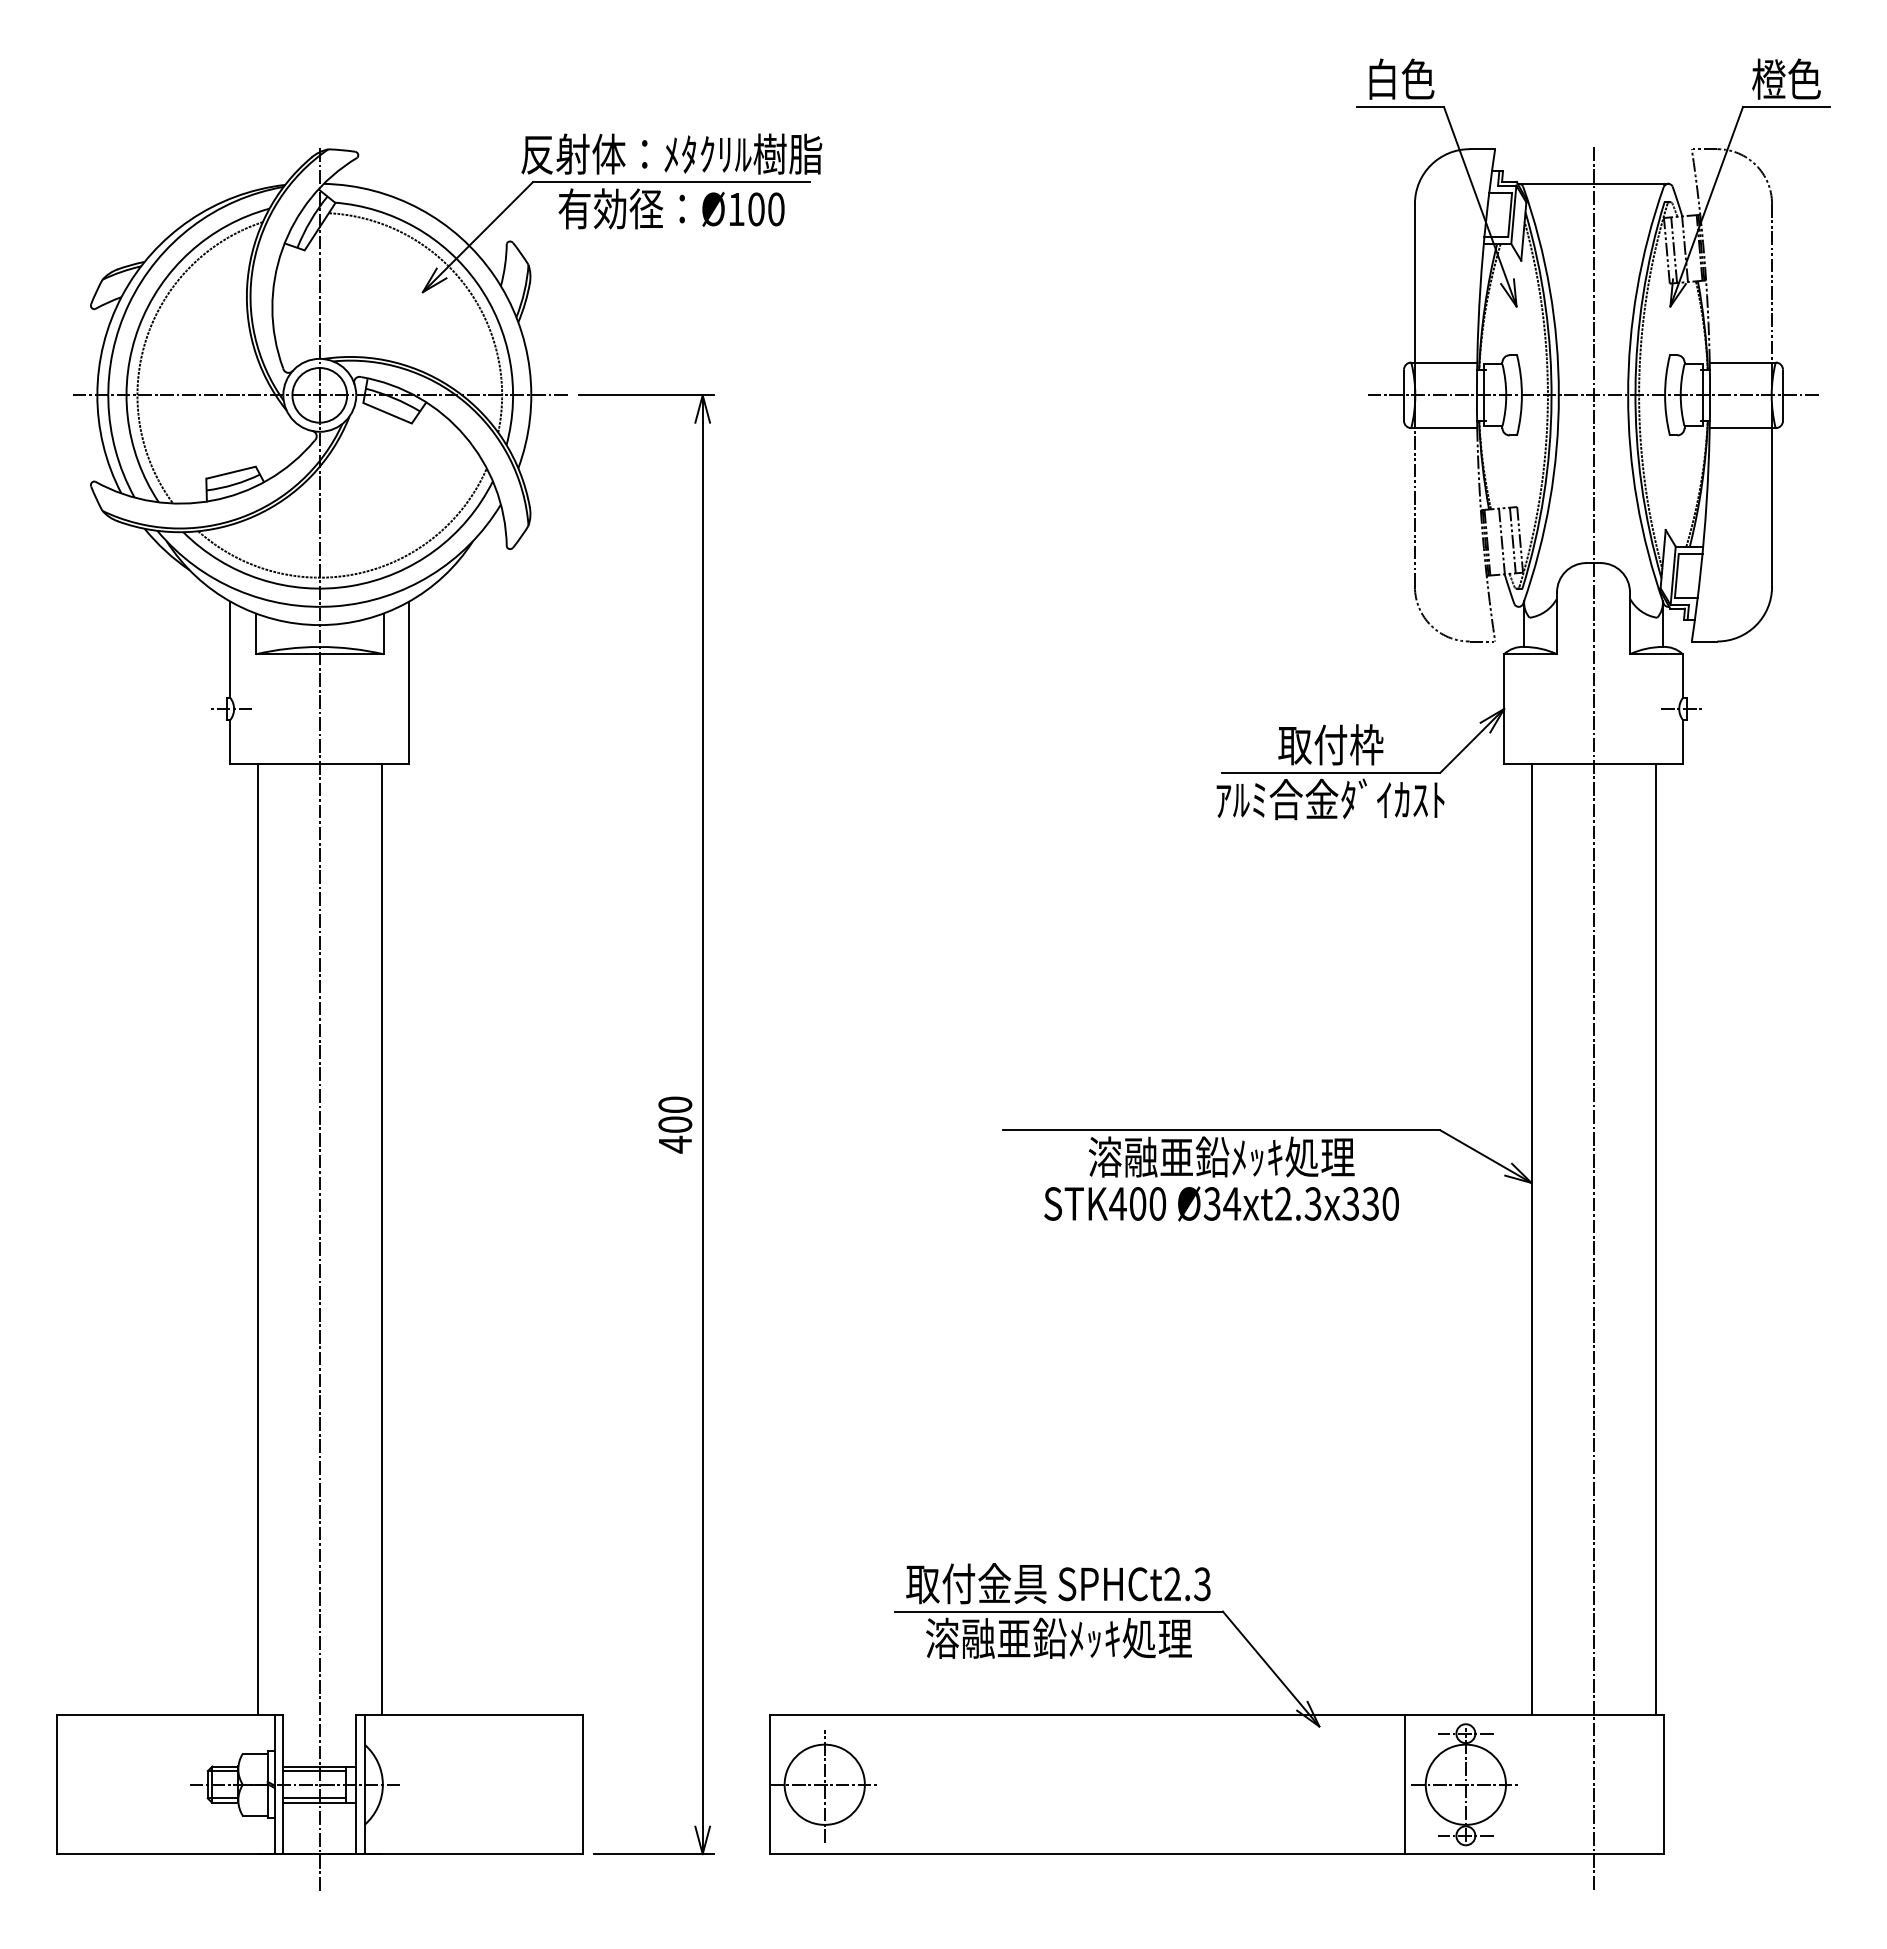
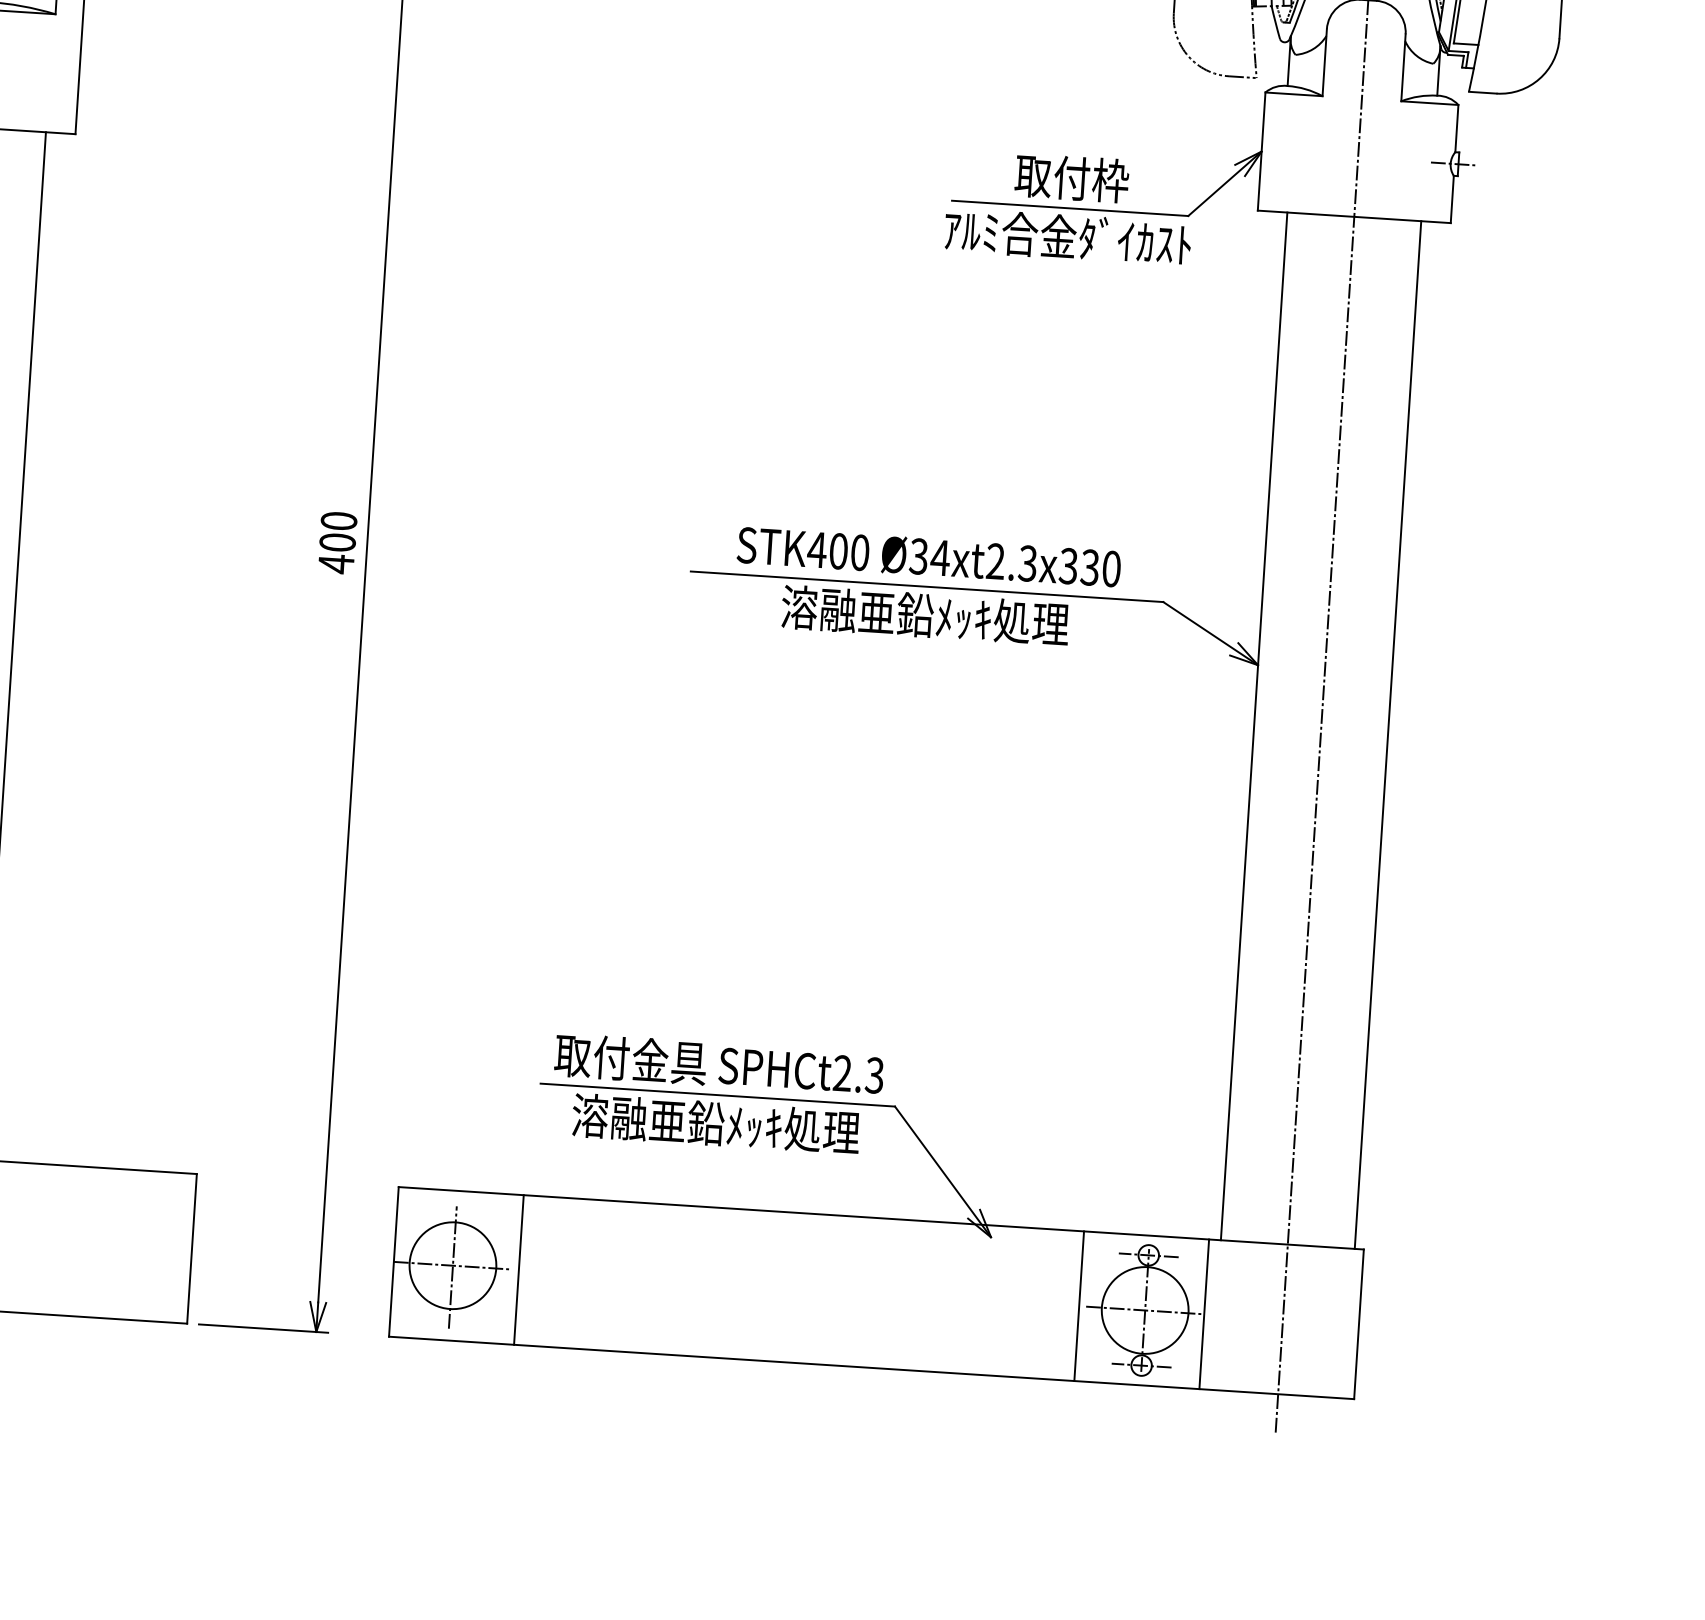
text: (1221, 1203) -> (928, 556), moved
line: (885, 1784) -> (518, 1269), added
line: (1520, 1784) -> (1204, 1314), added

